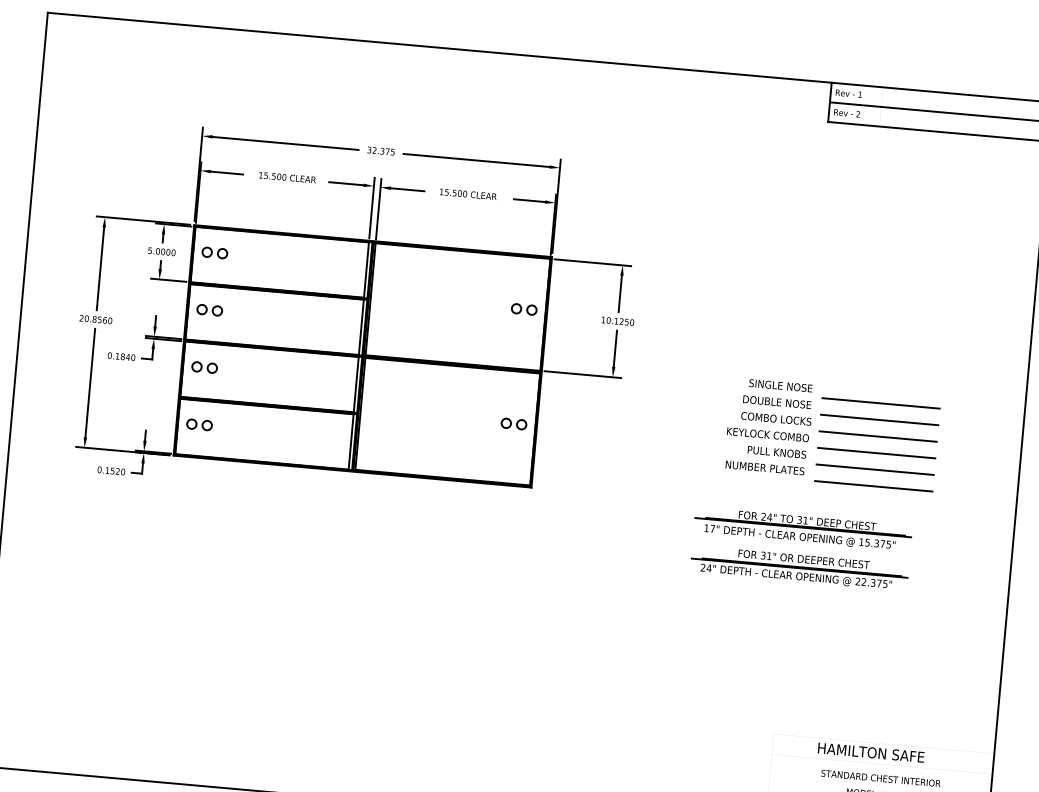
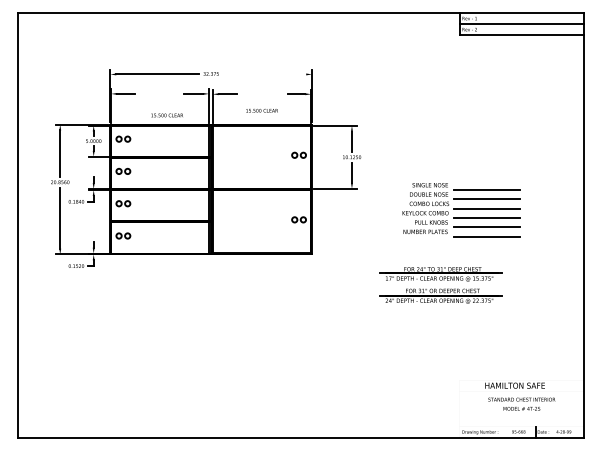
line: (475, 160) -> (264, 74), removed
text: (286, 177) -> (166, 115), moved
text: (467, 193) -> (261, 110), moved
part: (832, 435) -> (461, 210), moved
part: (800, 549) -> (440, 285), moved

